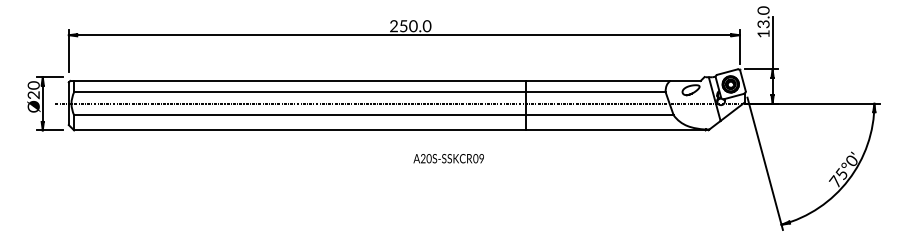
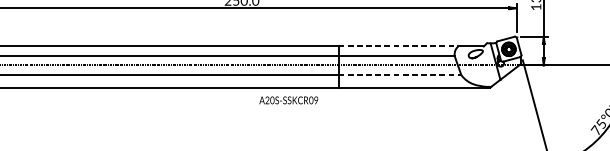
line: (598, 81) -> (398, 46), solid -> dashed
line: (600, 115) -> (400, 75), solid -> dashed
text: (448, 158) -> (288, 100), moved

